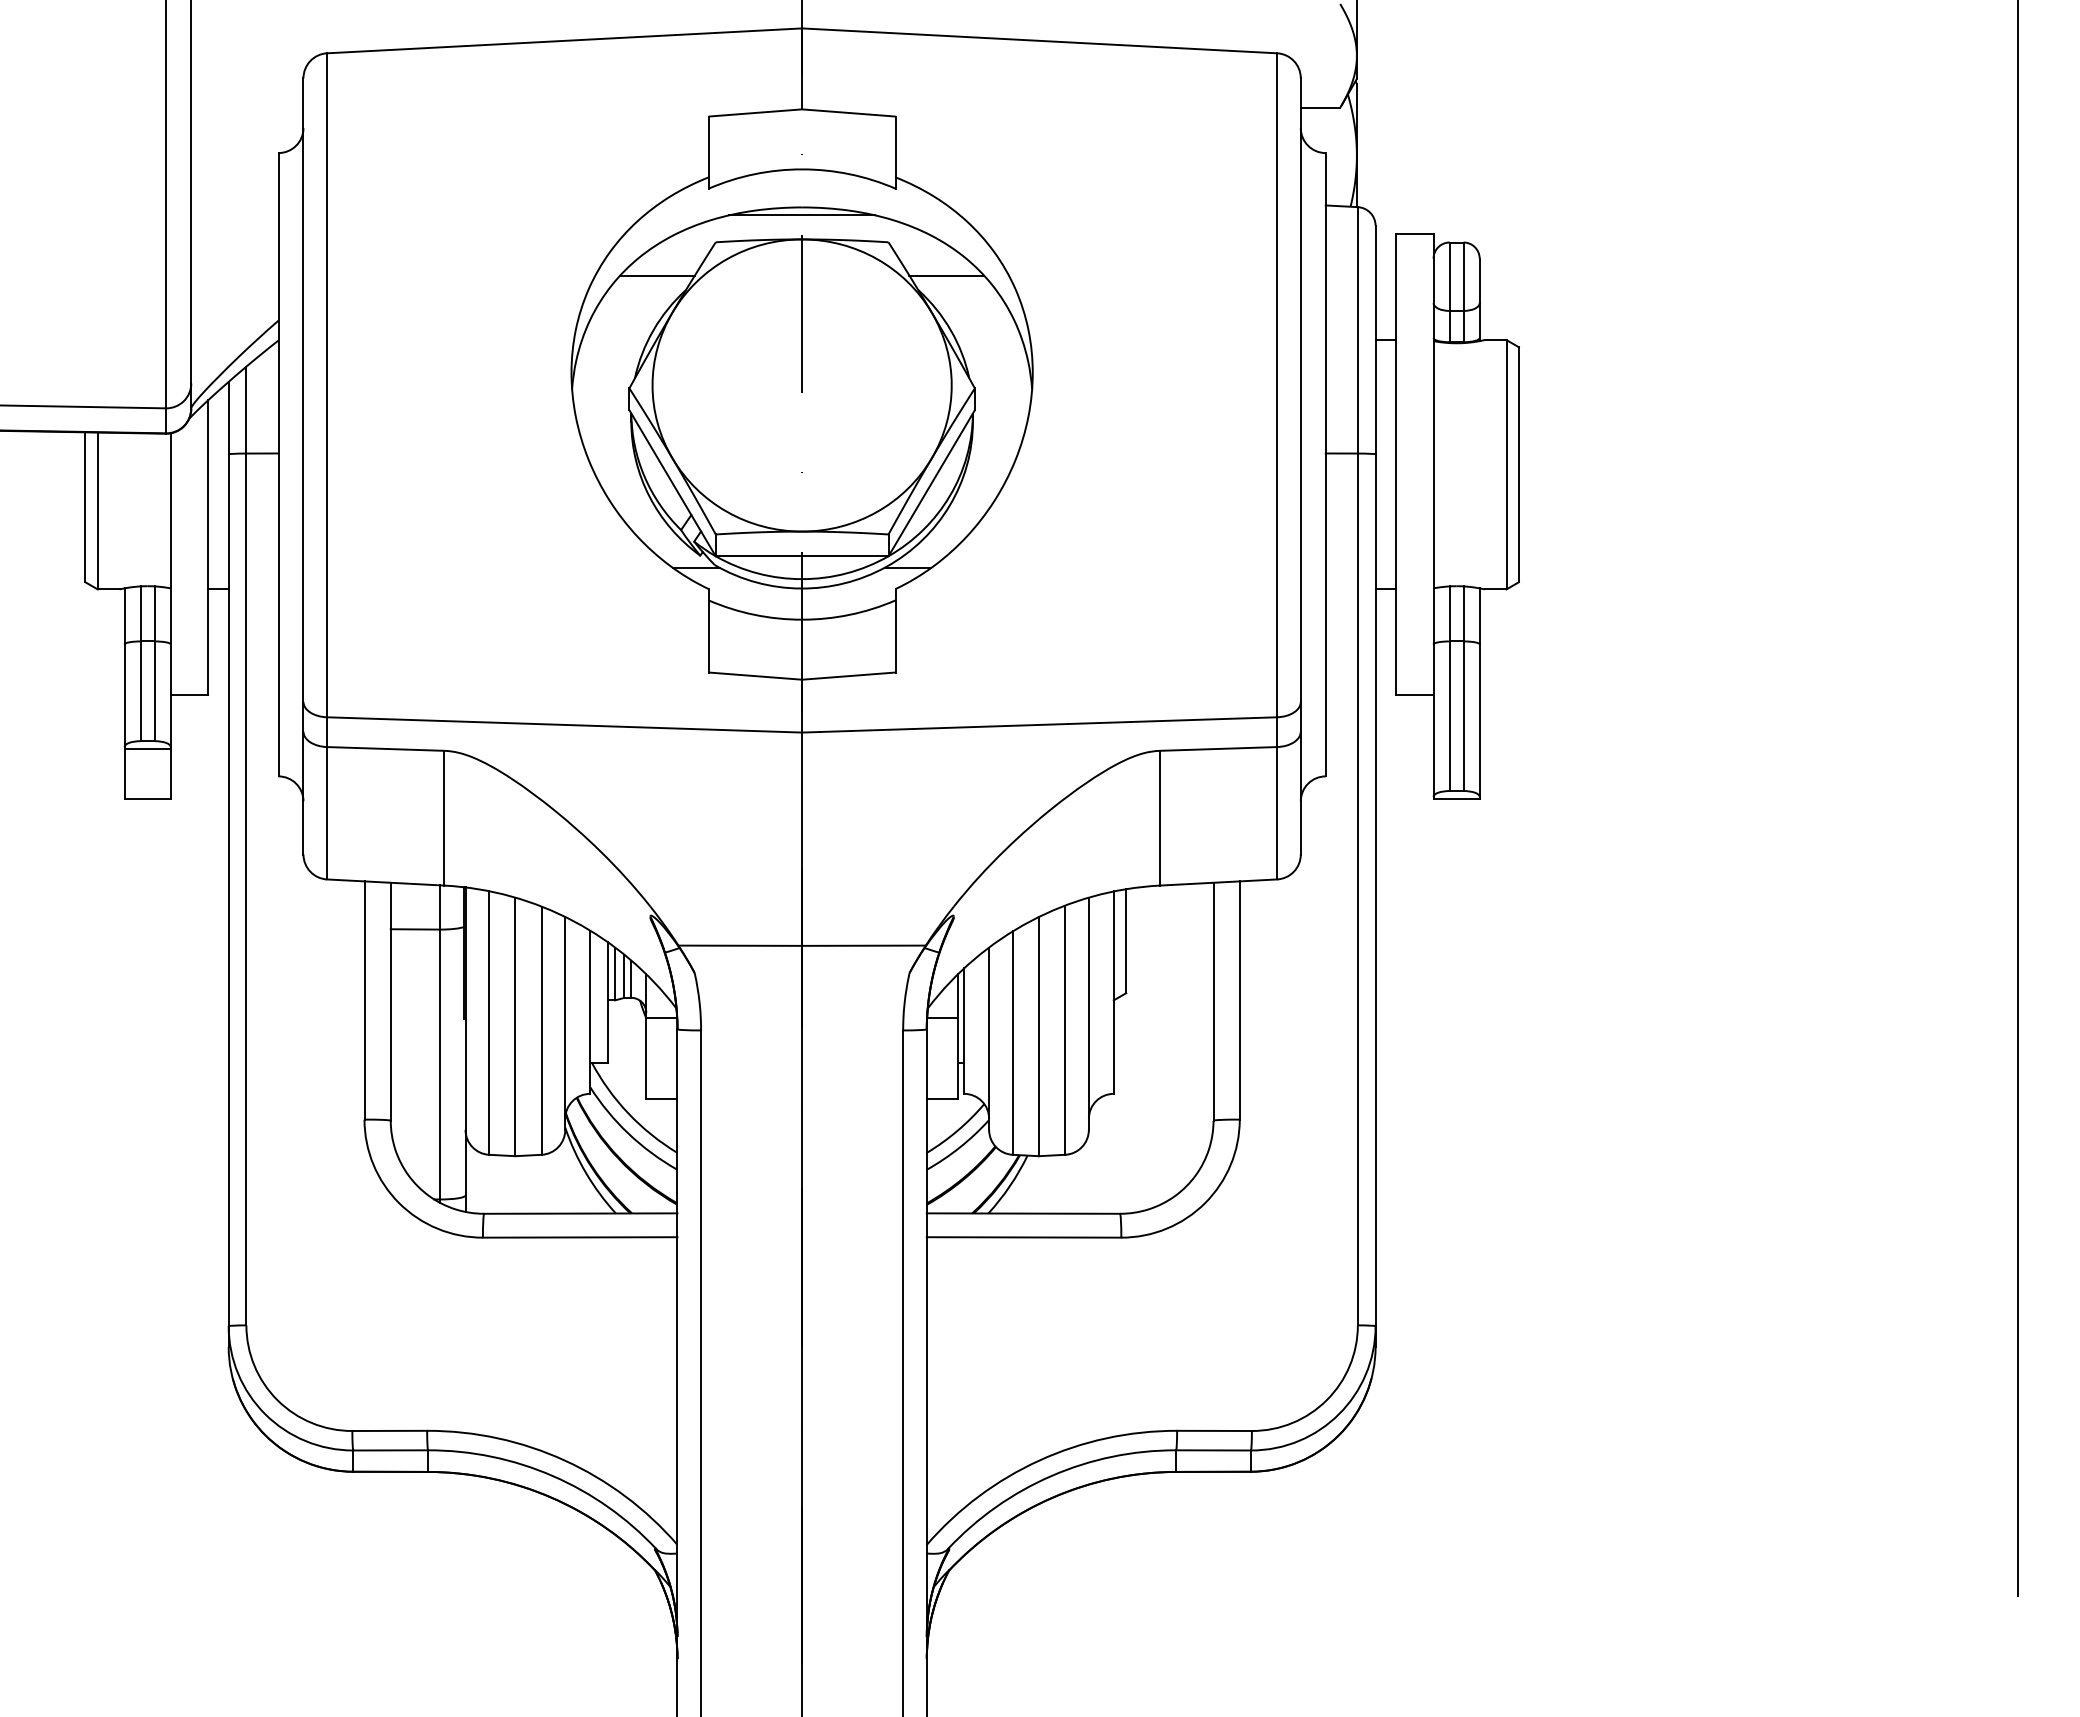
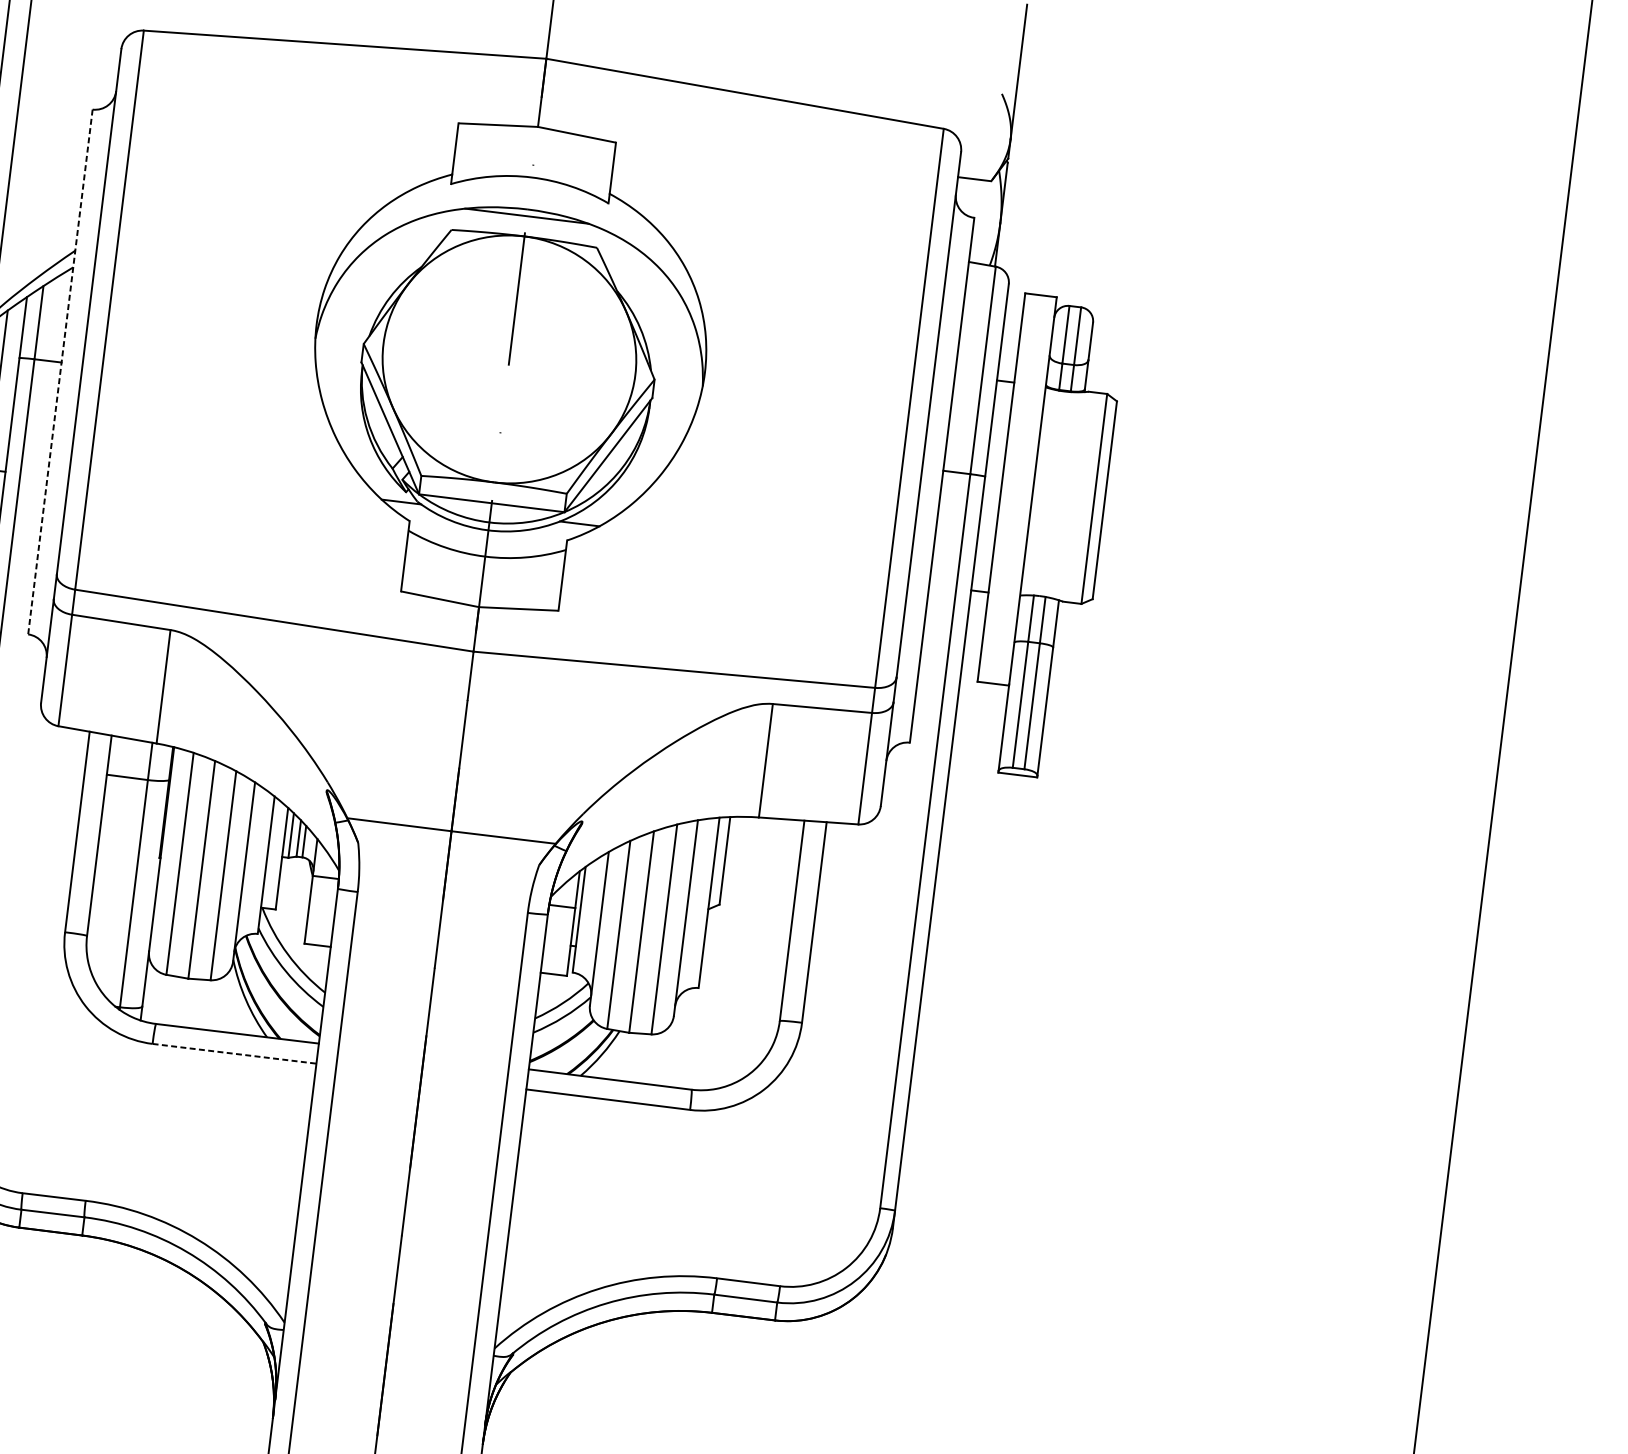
line: (657, 275) -> (399, 251), removed
line: (946, 275) -> (642, 281), removed
line: (278, 464) -> (60, 371), solid -> dashed
line: (580, 1237) -> (234, 1053), solid -> dashed

